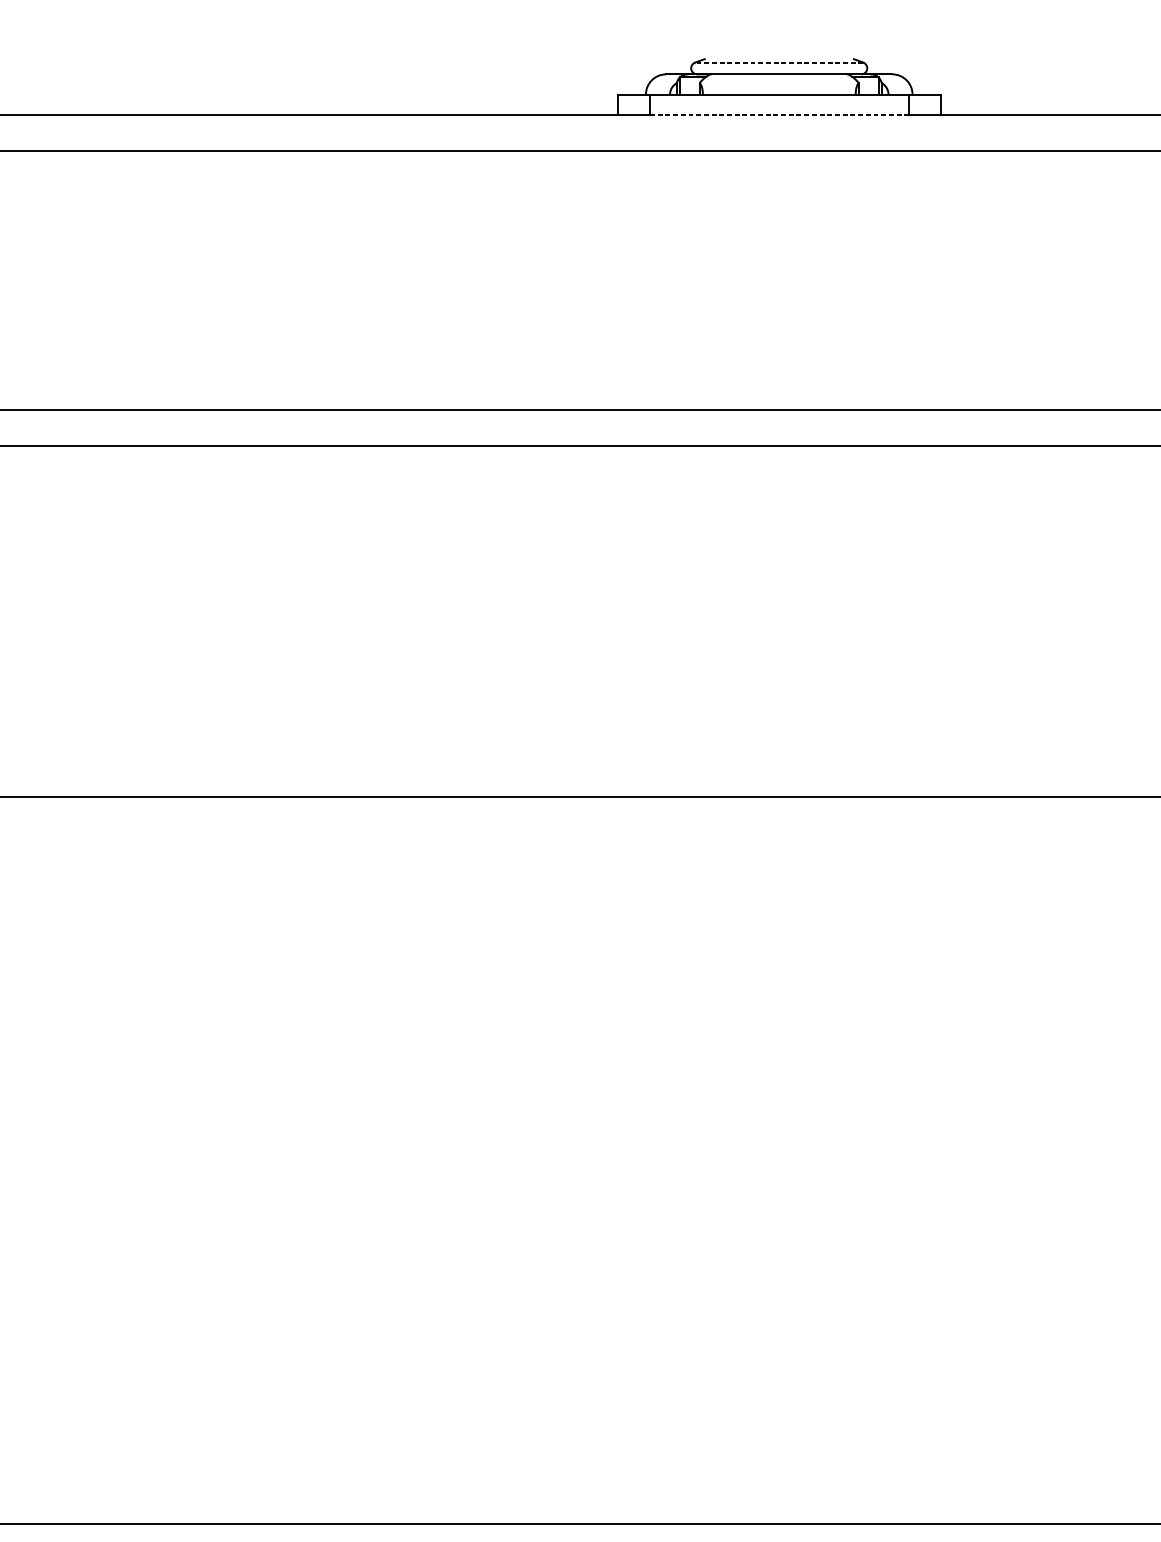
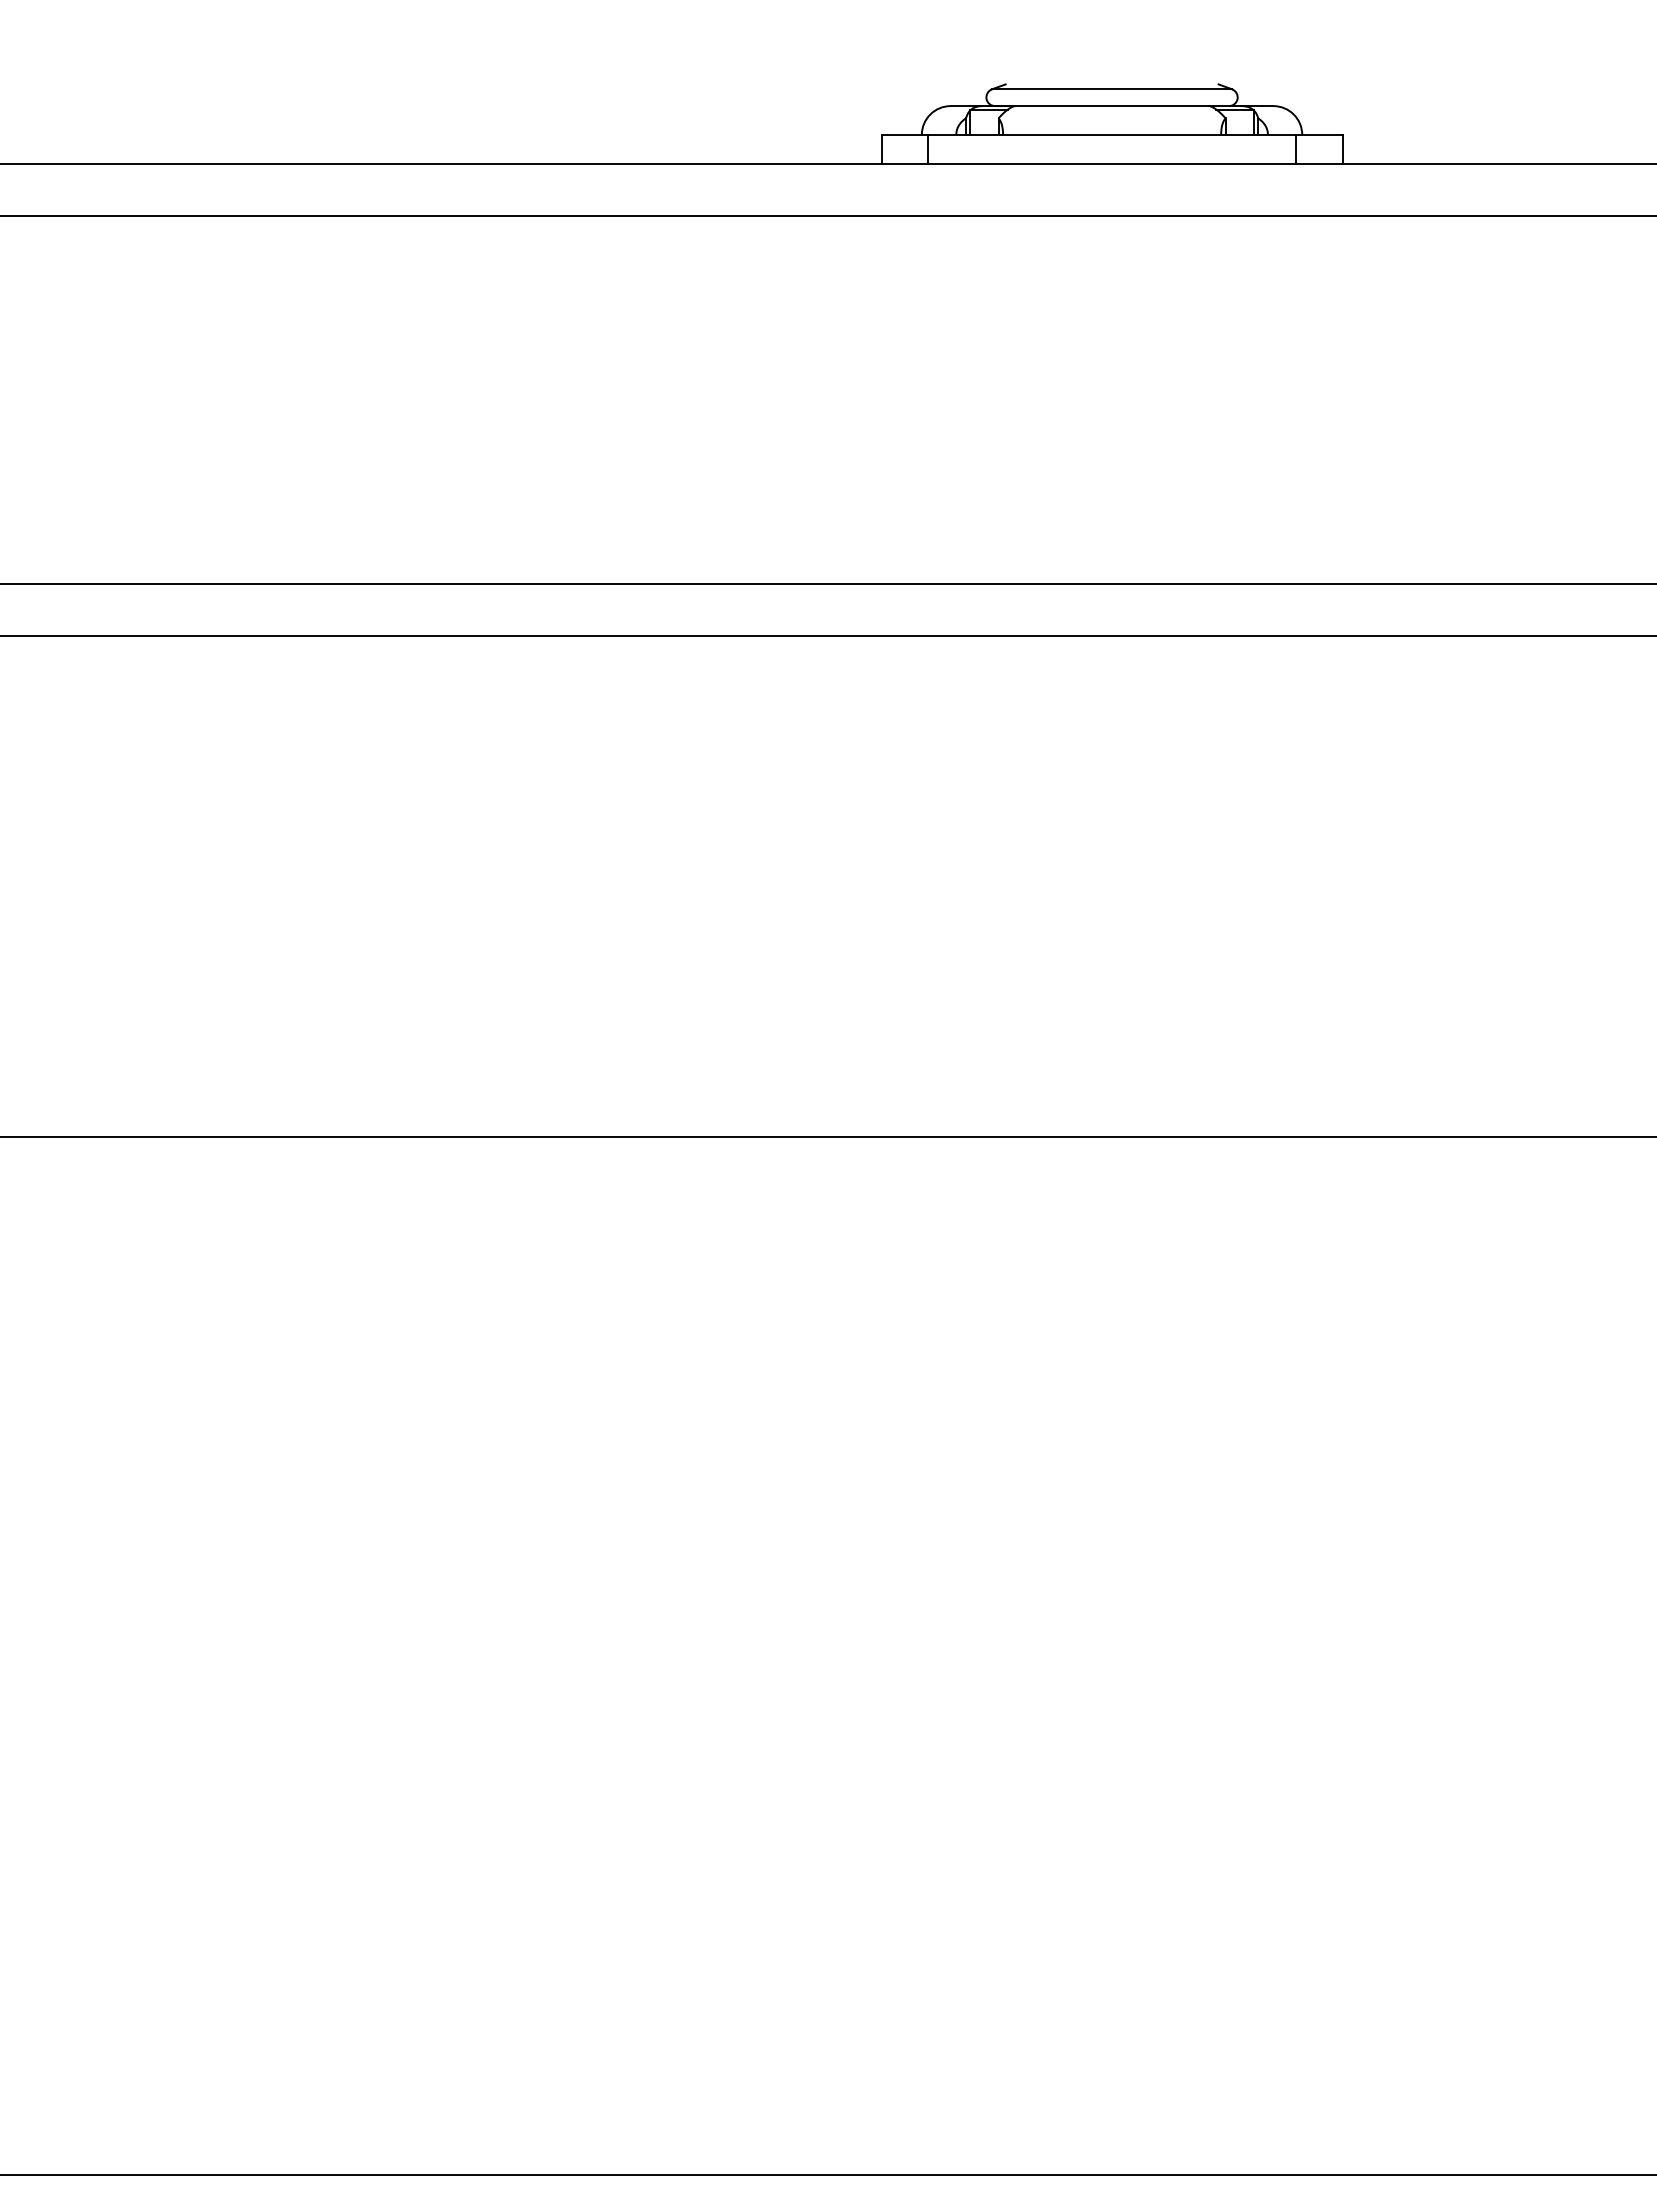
line: (779, 62) -> (1112, 89), dashed -> solid
line: (779, 114) -> (1112, 163), dashed -> solid

